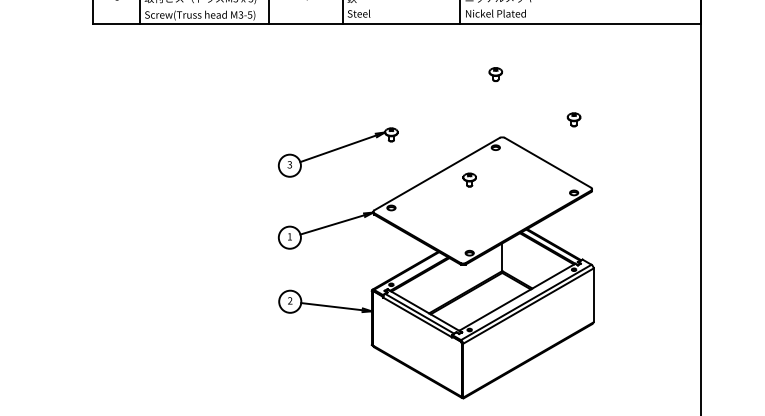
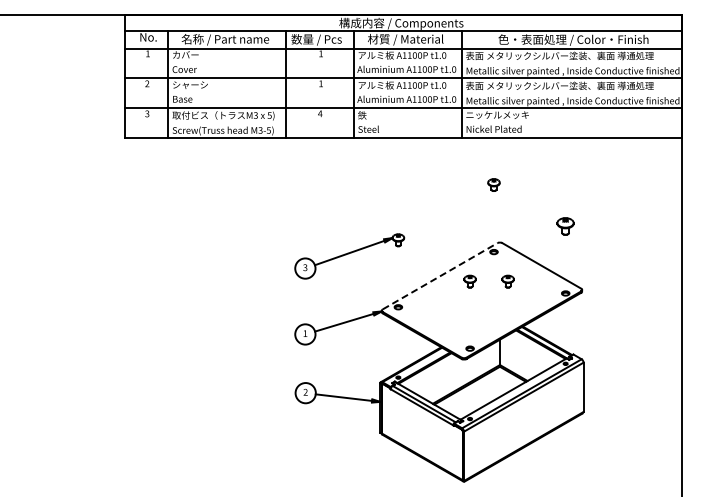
part: (573, 119) -> (565, 226), size x1.4
line: (437, 173) -> (440, 275), solid -> dashed
part: (510, 179) -> (507, 281), added

